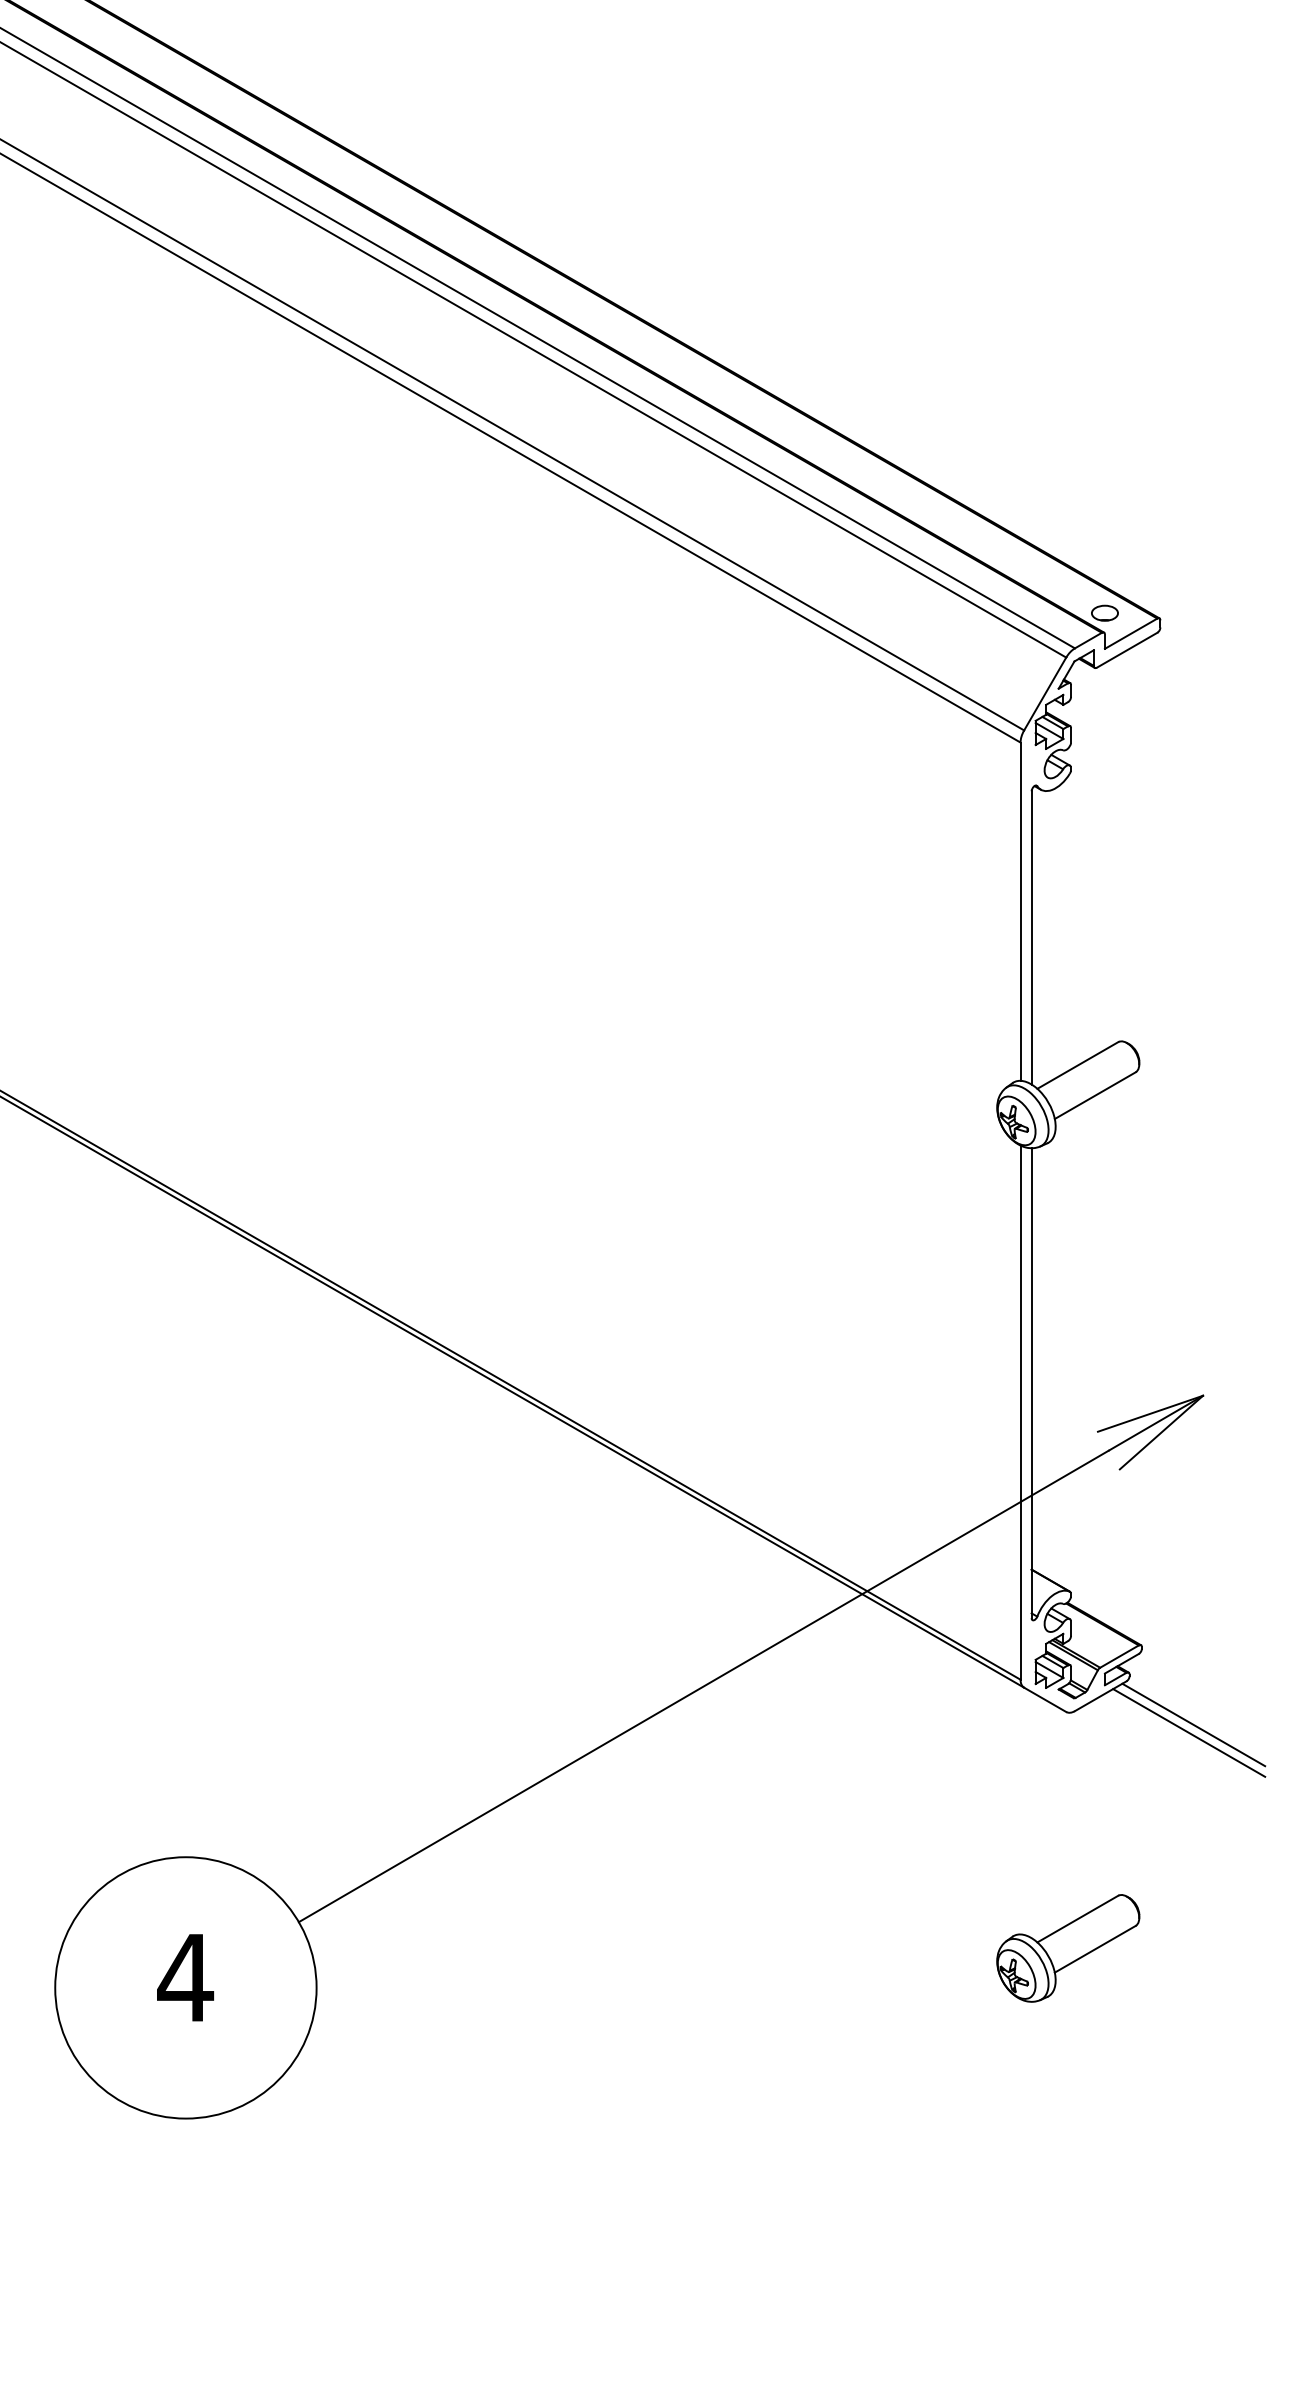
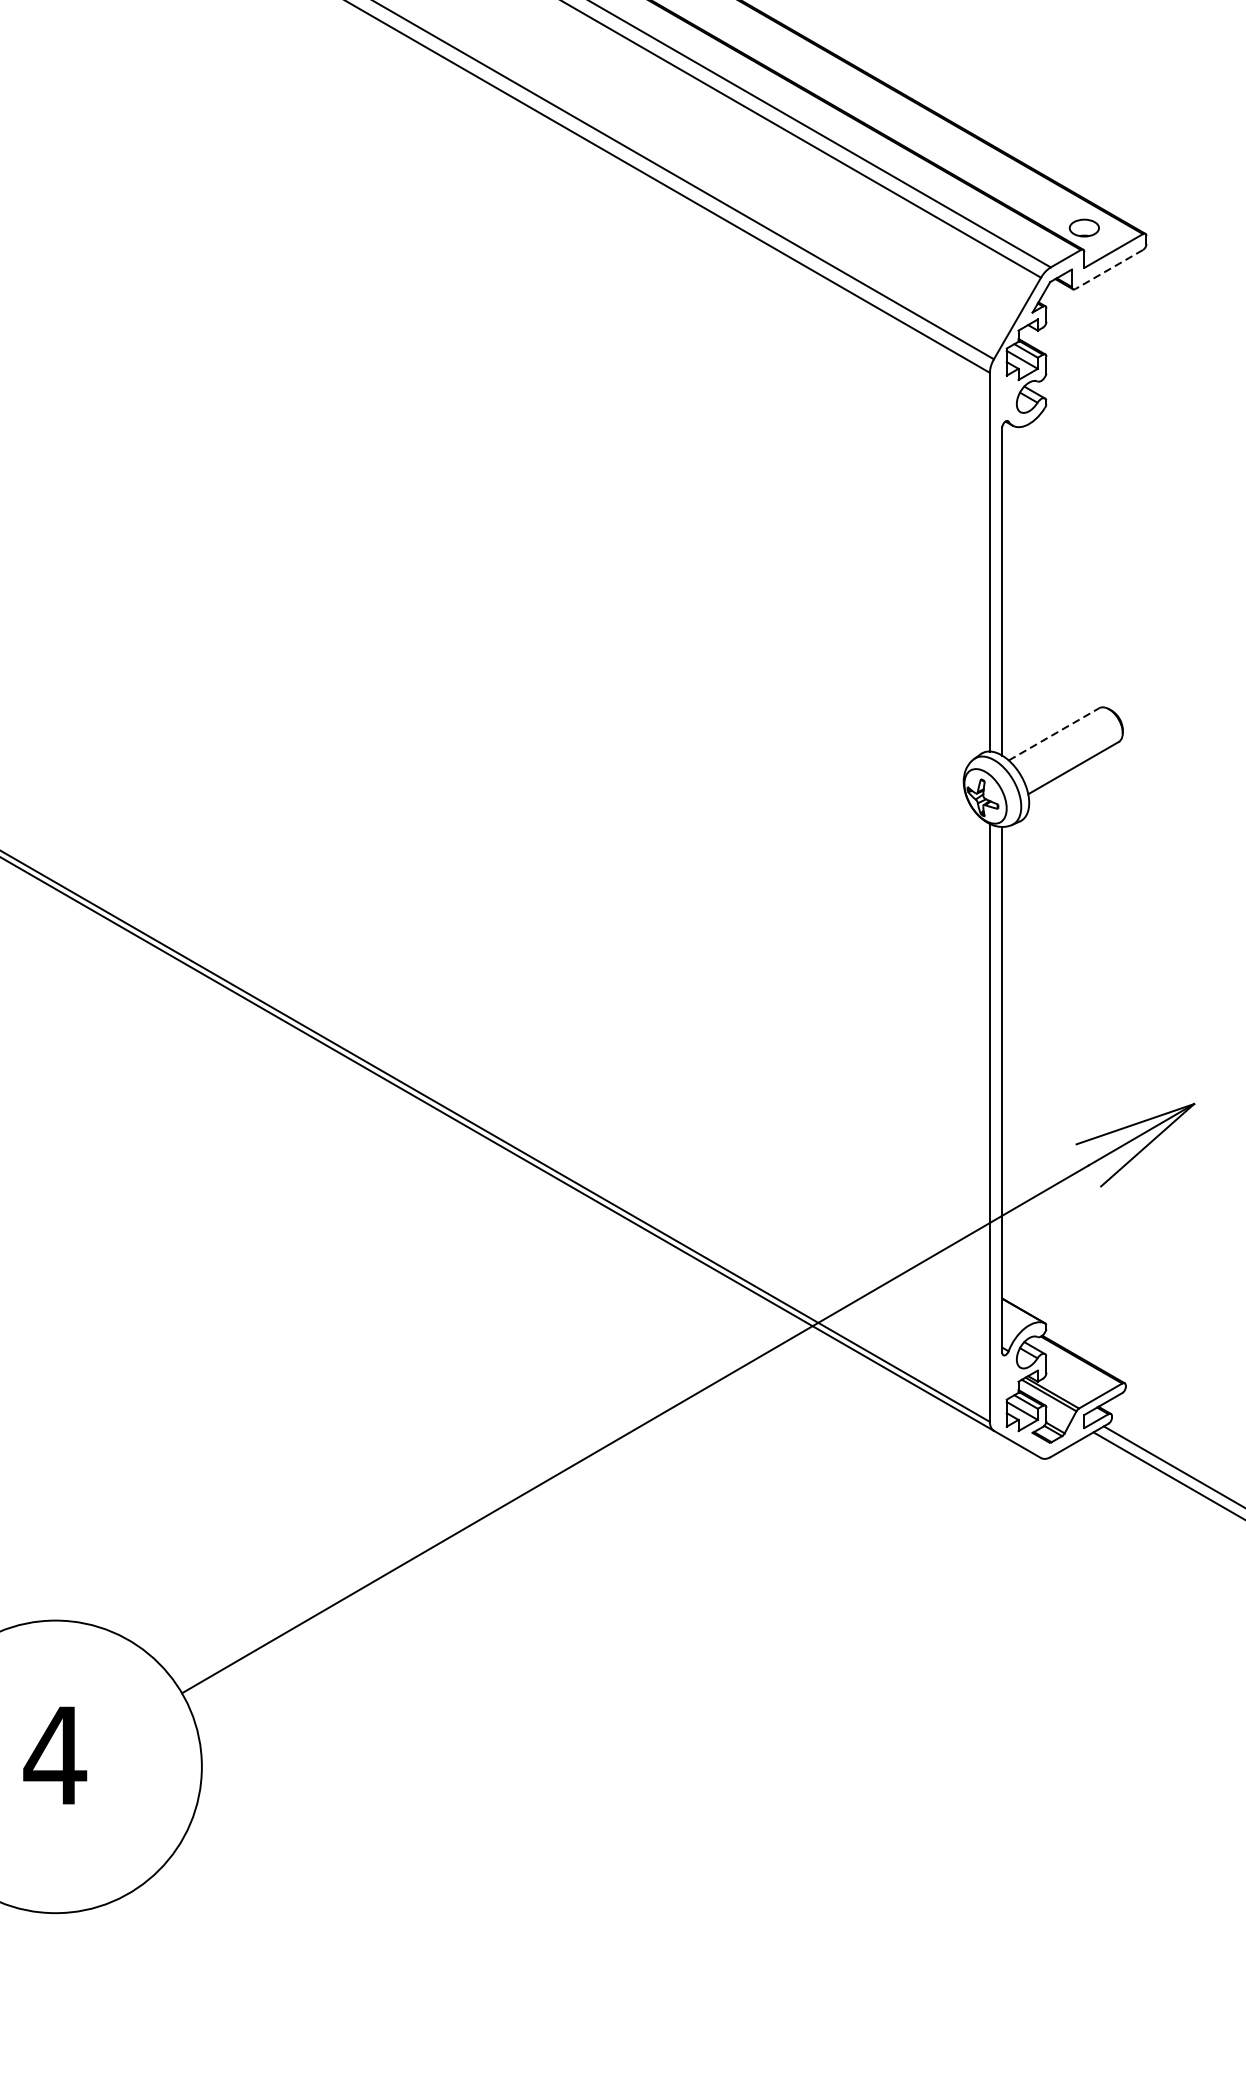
line: (1127, 650) -> (1109, 269), solid -> dashed
line: (1077, 1065) -> (1053, 734), solid -> dashed
part: (1068, 1948) -> (1043, 1722), removed

